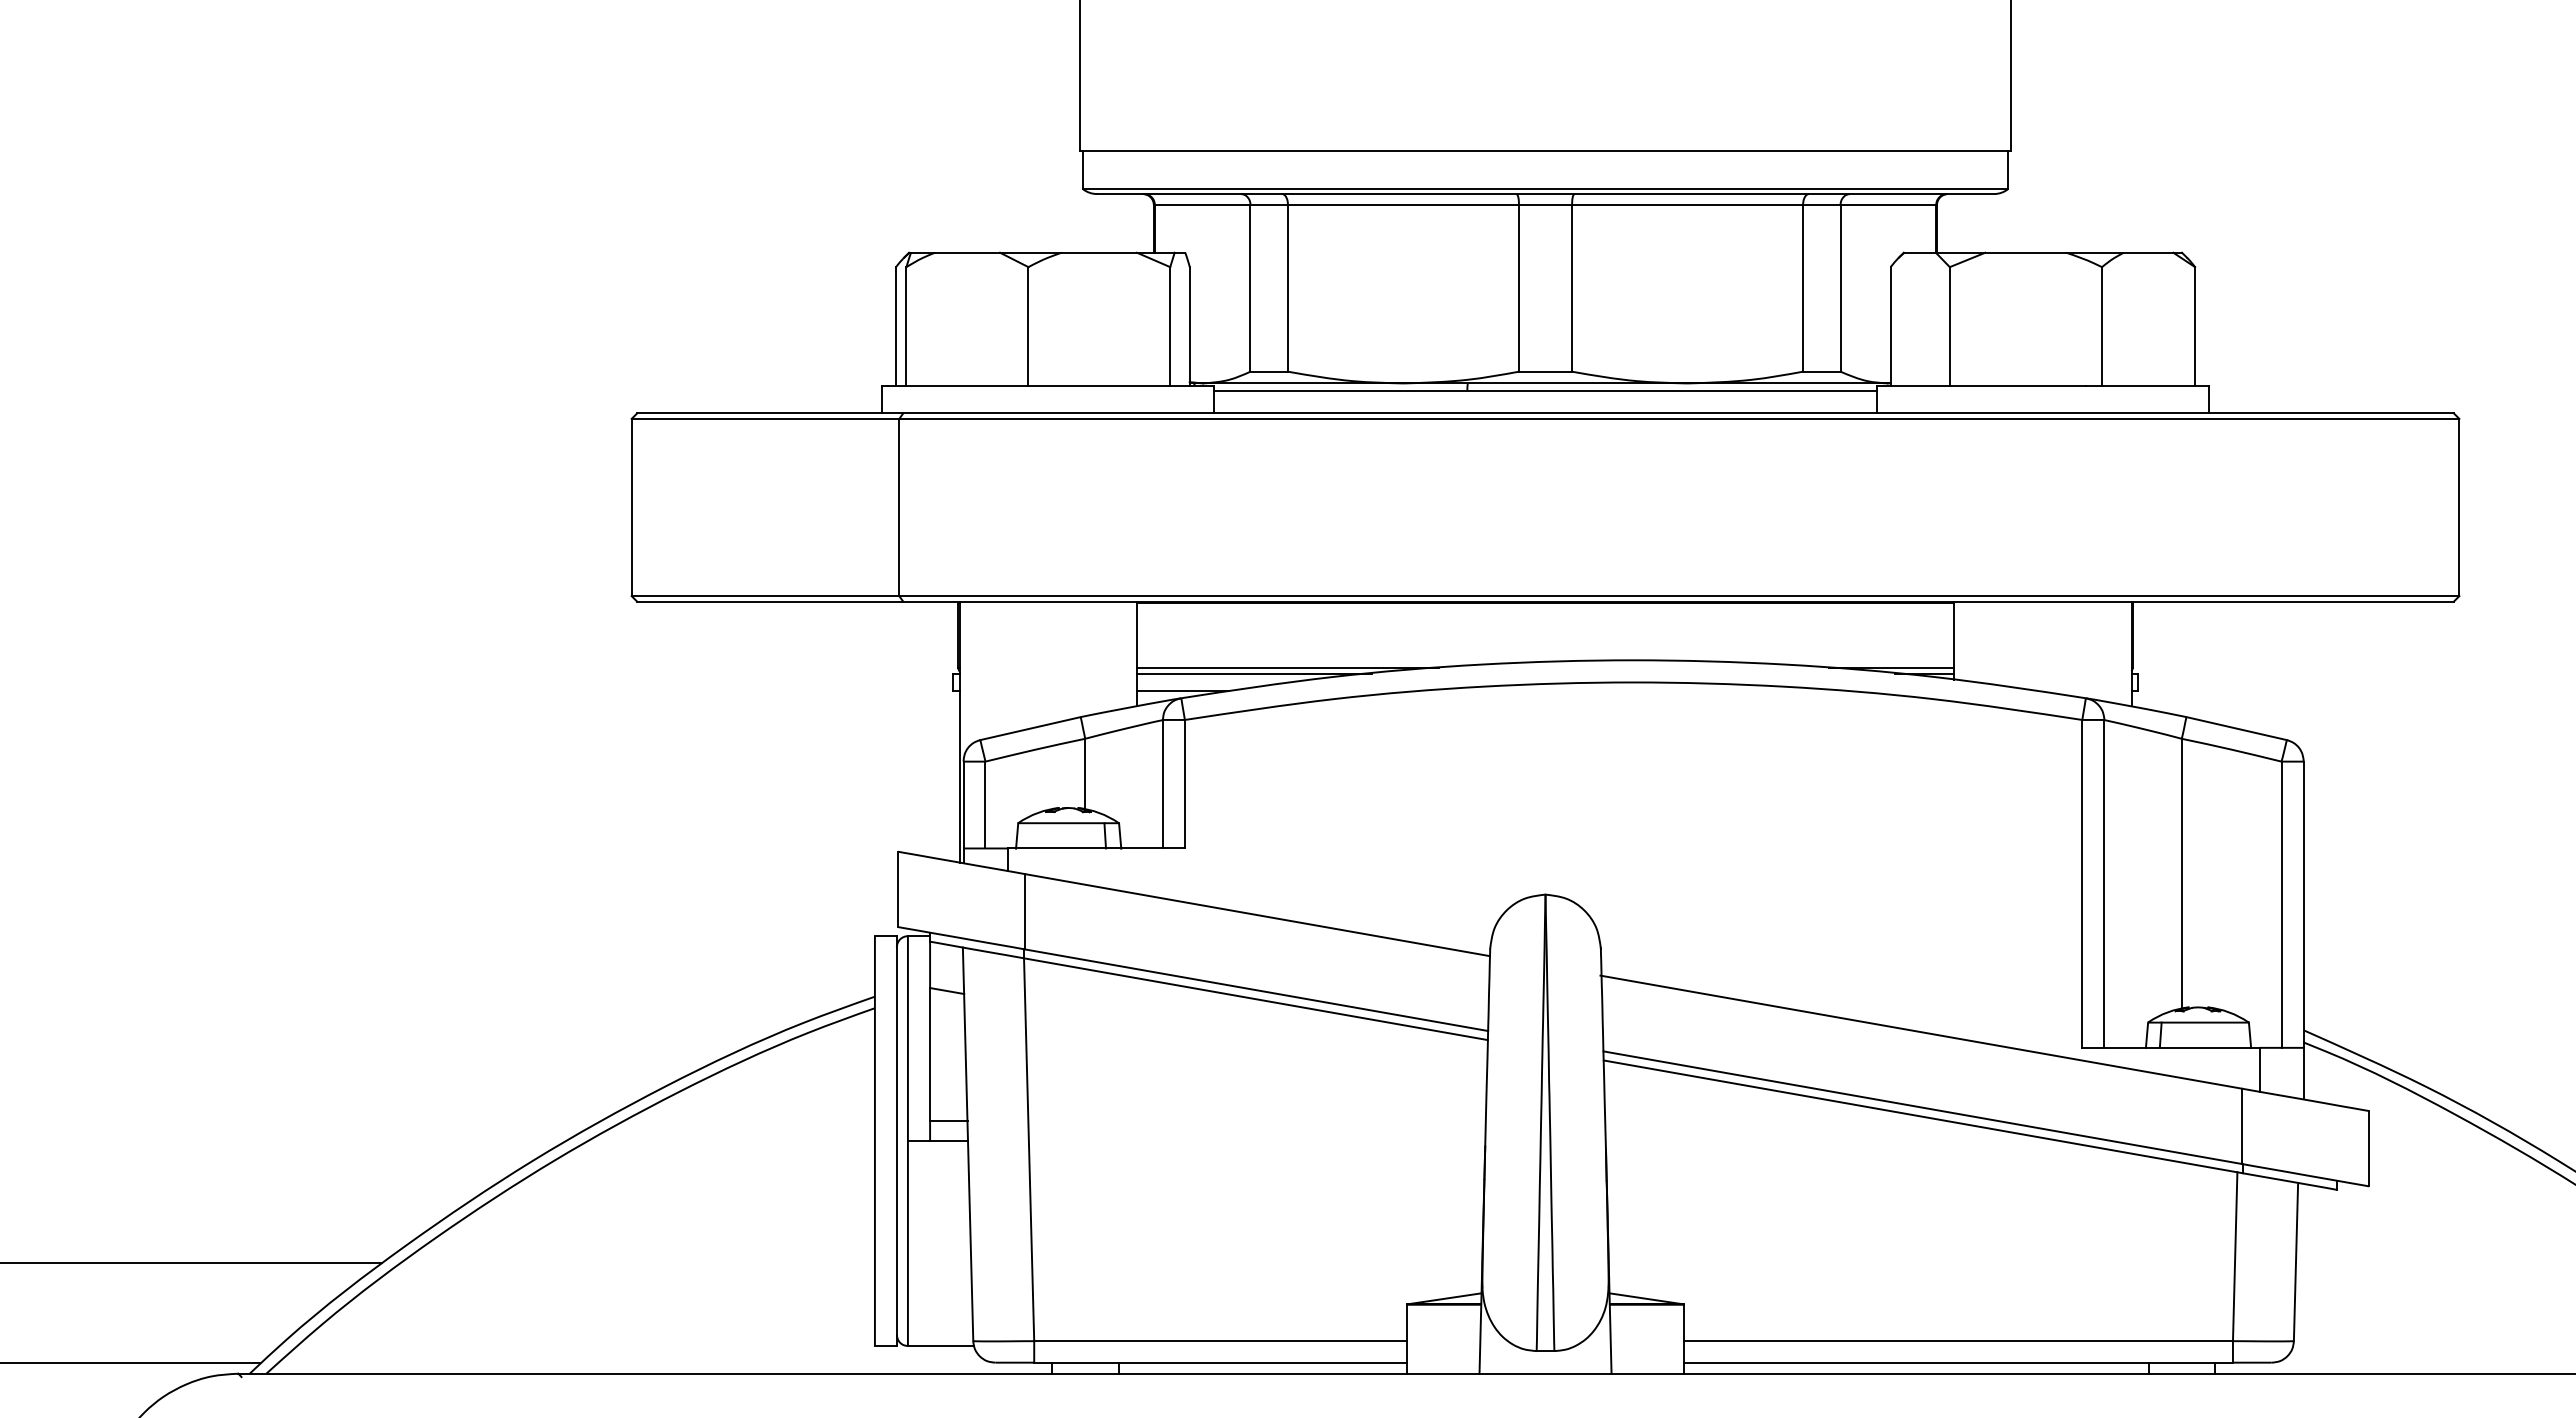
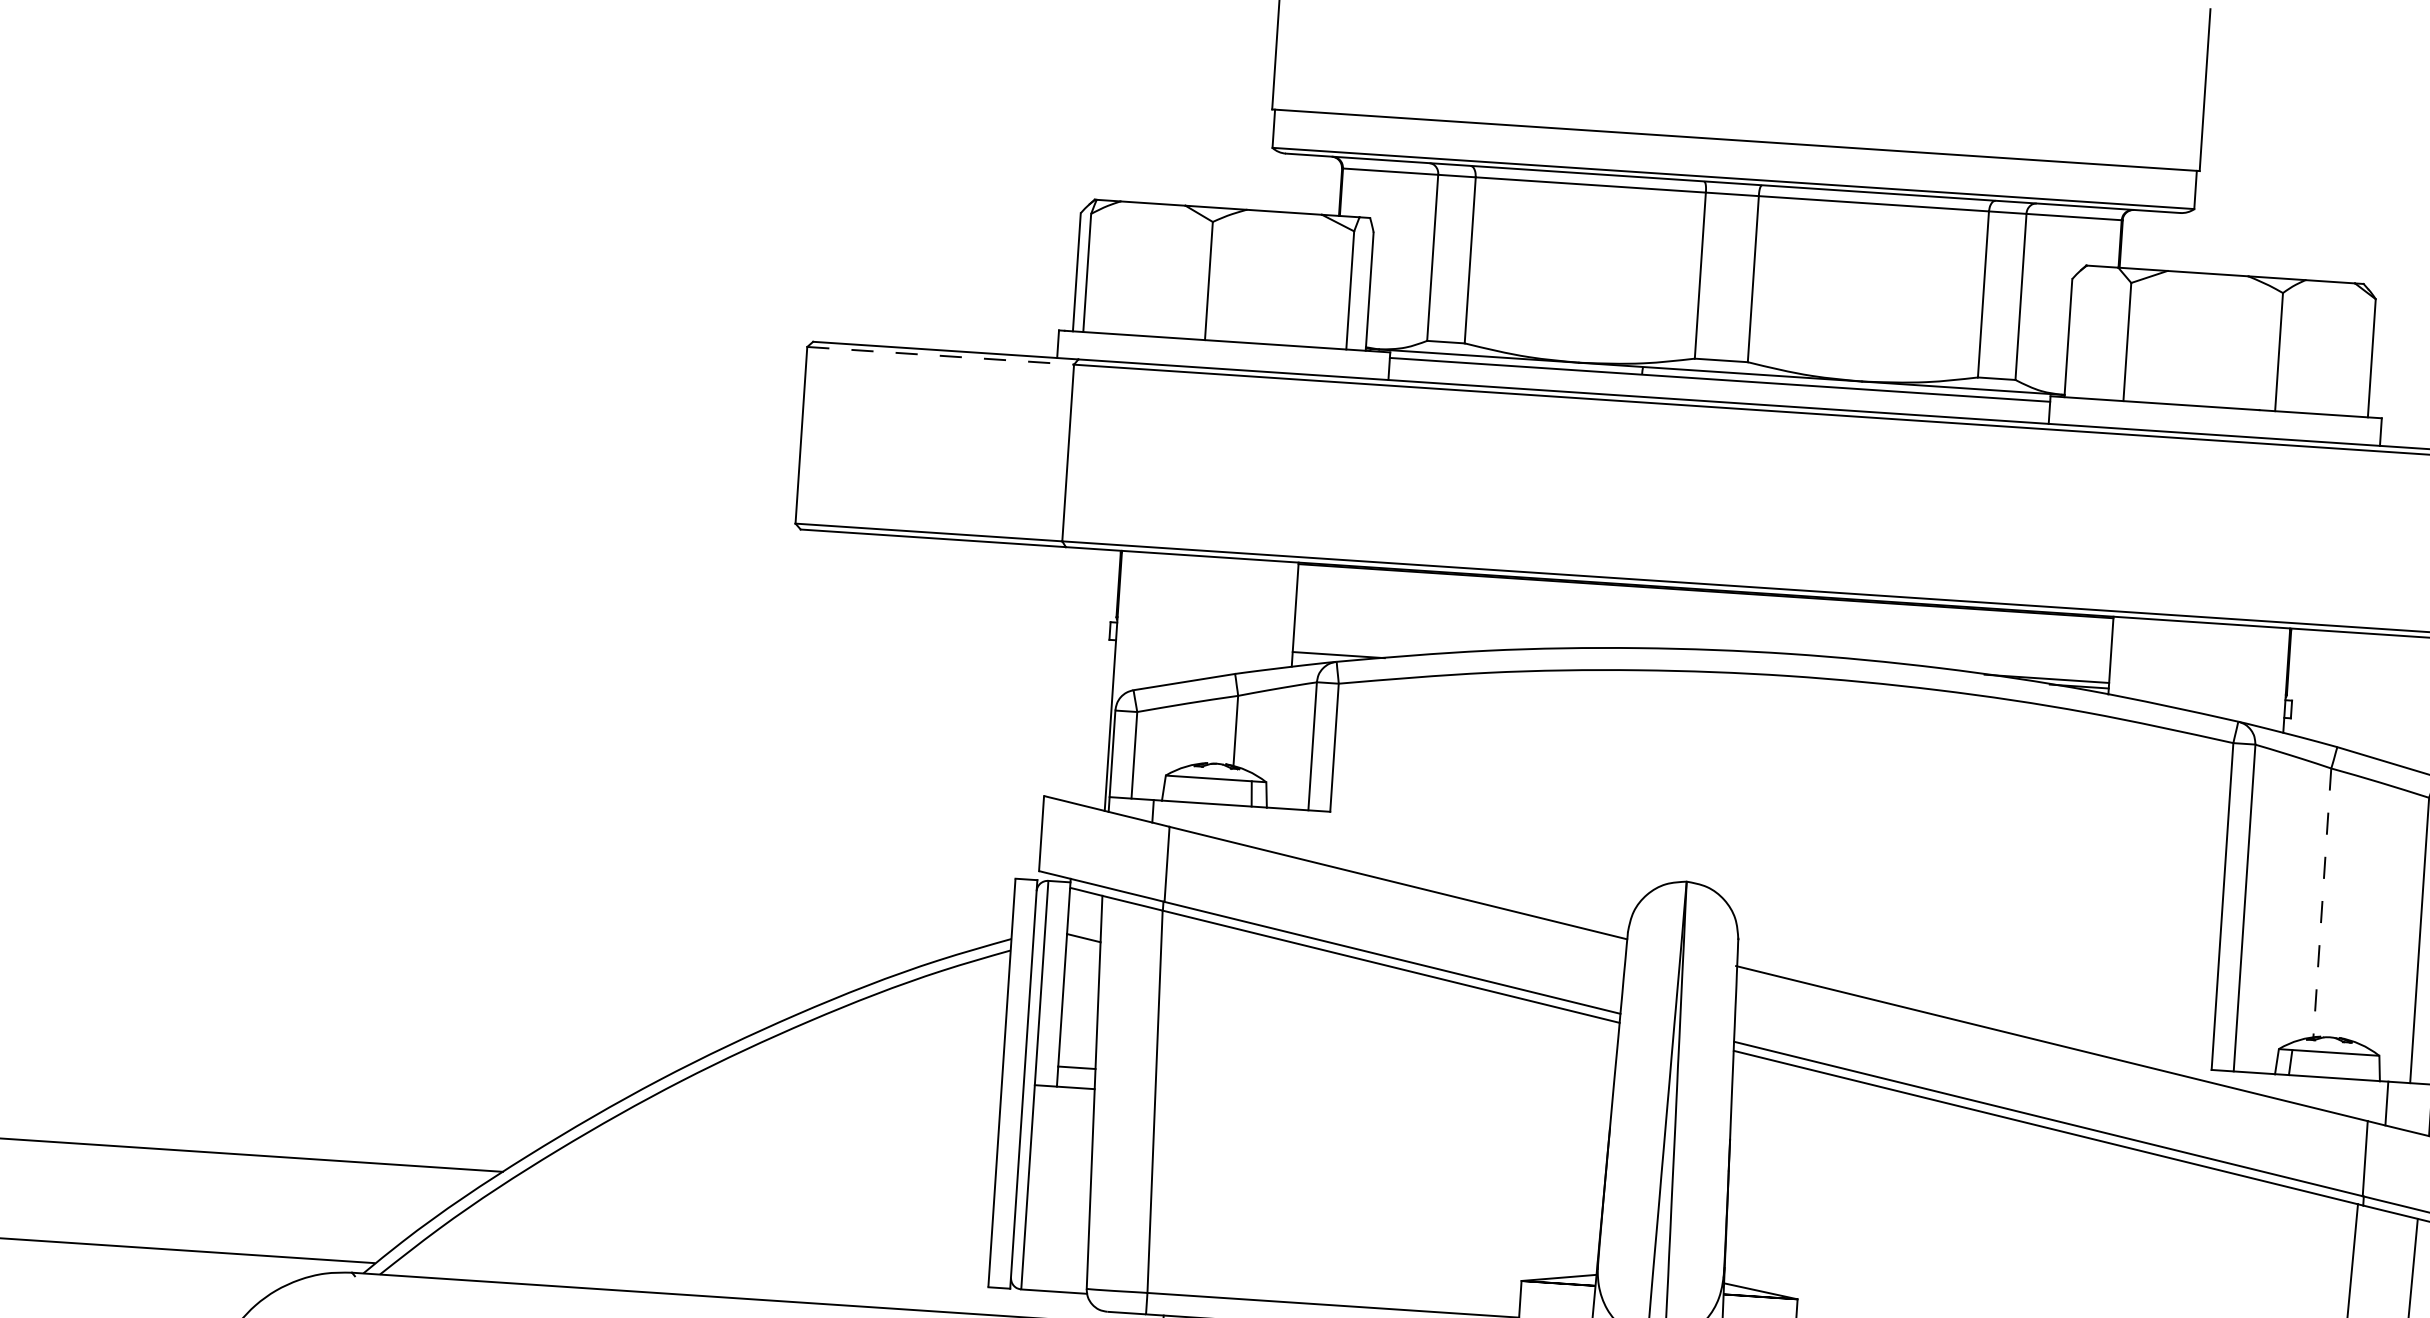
line: (765, 418) -> (940, 355), solid -> dashed
line: (1287, 668) -> (1444, 639), removed
line: (1254, 673) -> (1411, 641), removed
line: (2181, 875) -> (2321, 904), solid -> dashed

